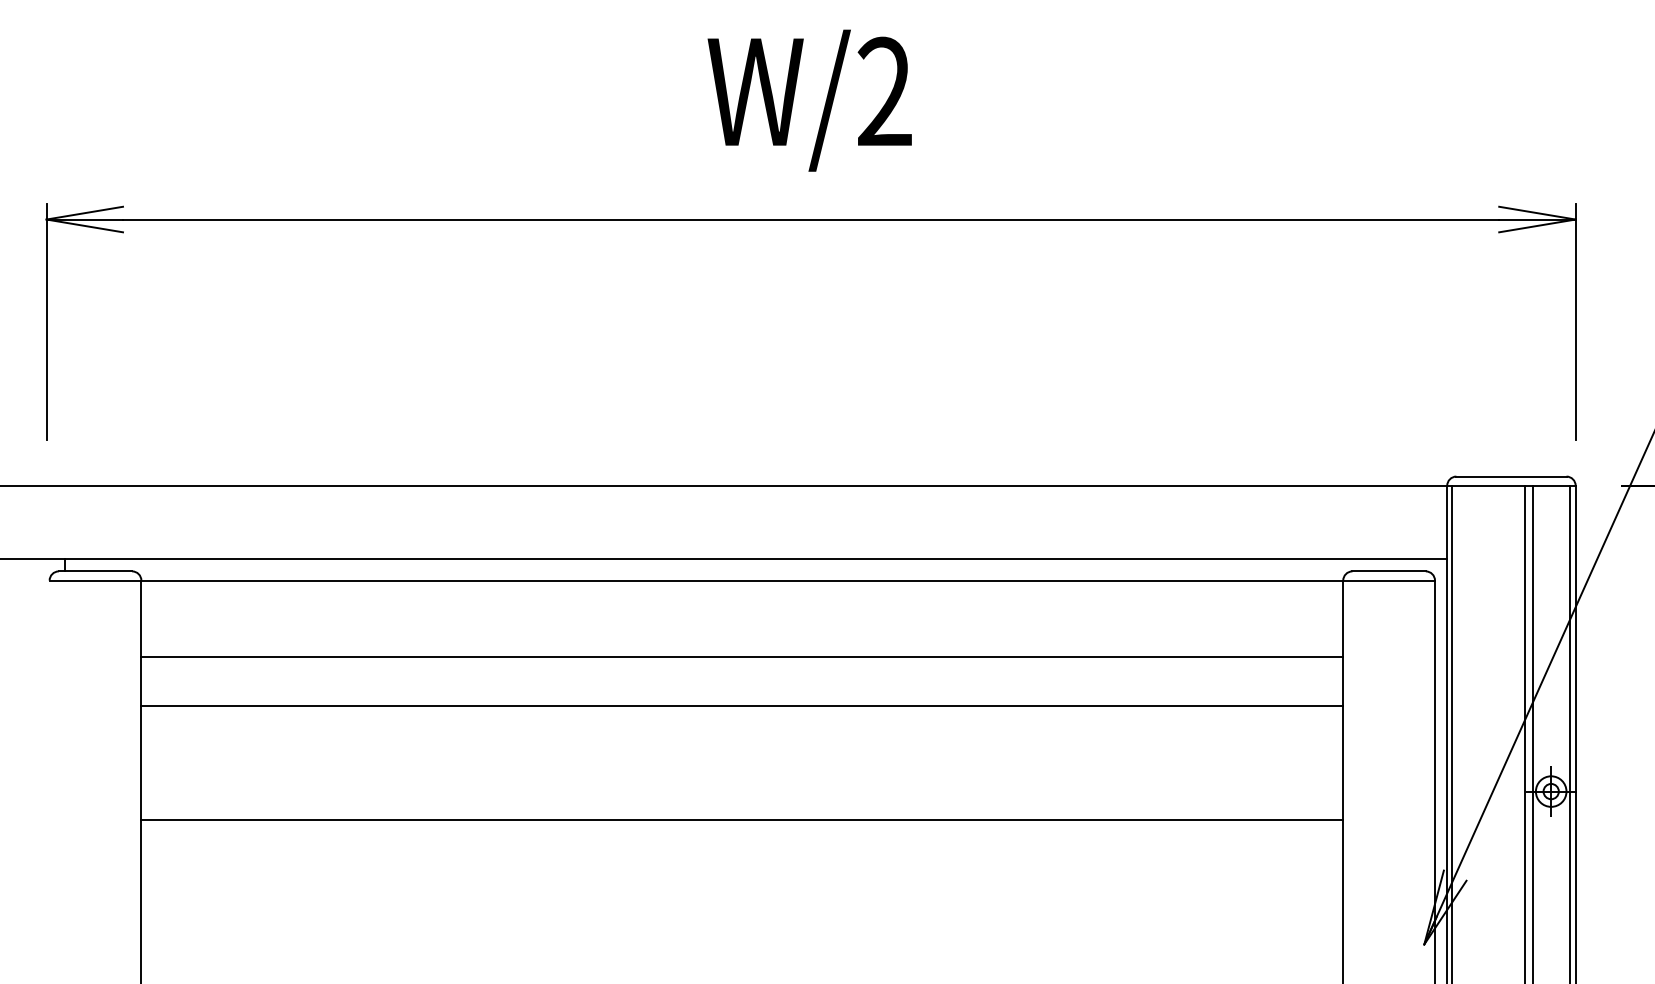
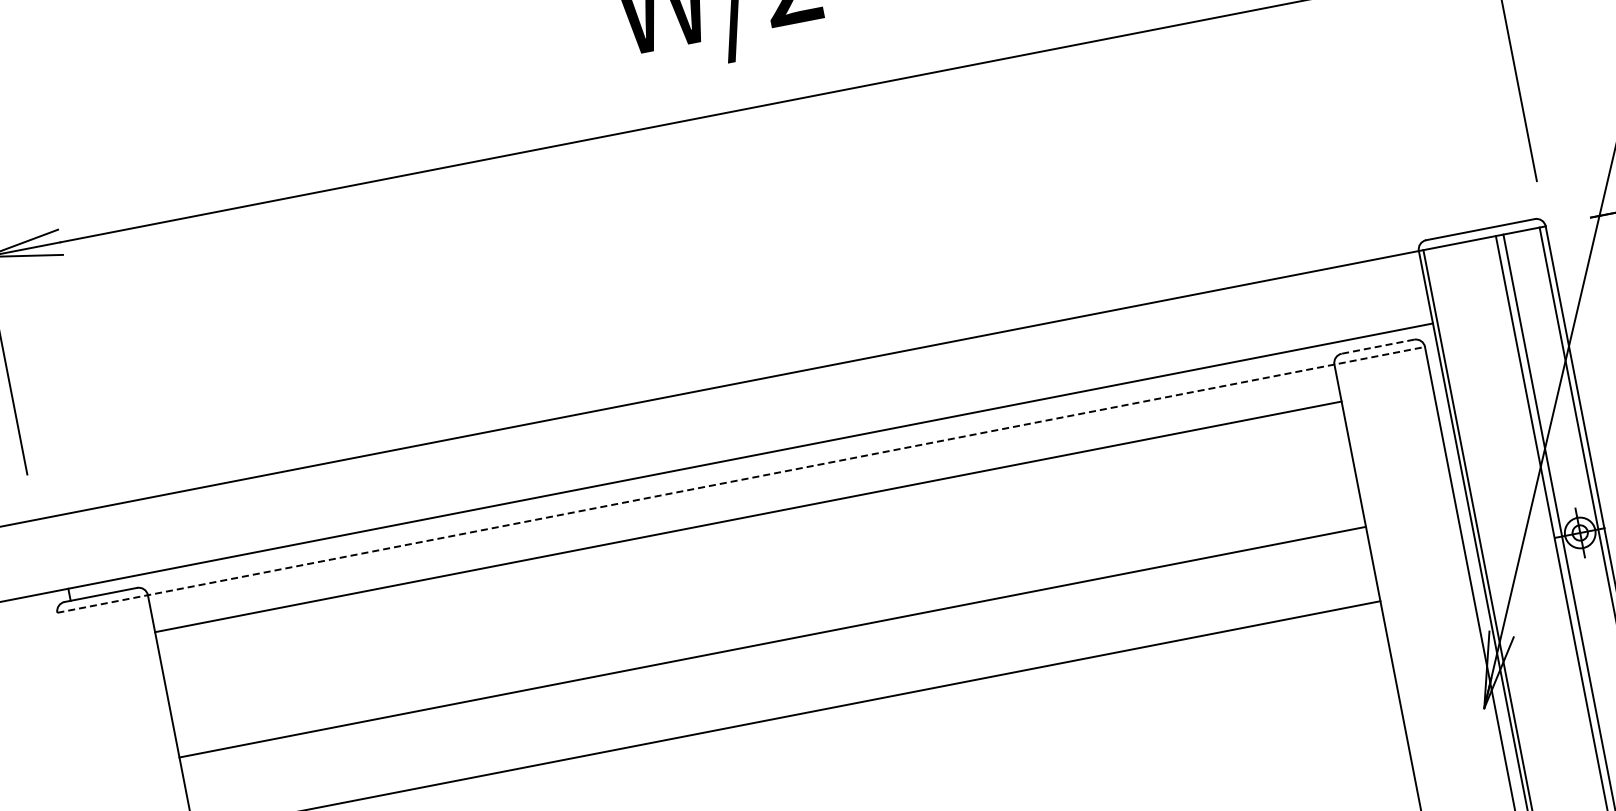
line: (1389, 571) -> (1378, 346), solid -> dashed
line: (742, 580) -> (741, 479), solid -> dashed
line: (742, 657) -> (748, 517), moved
line: (742, 705) -> (772, 641), moved

